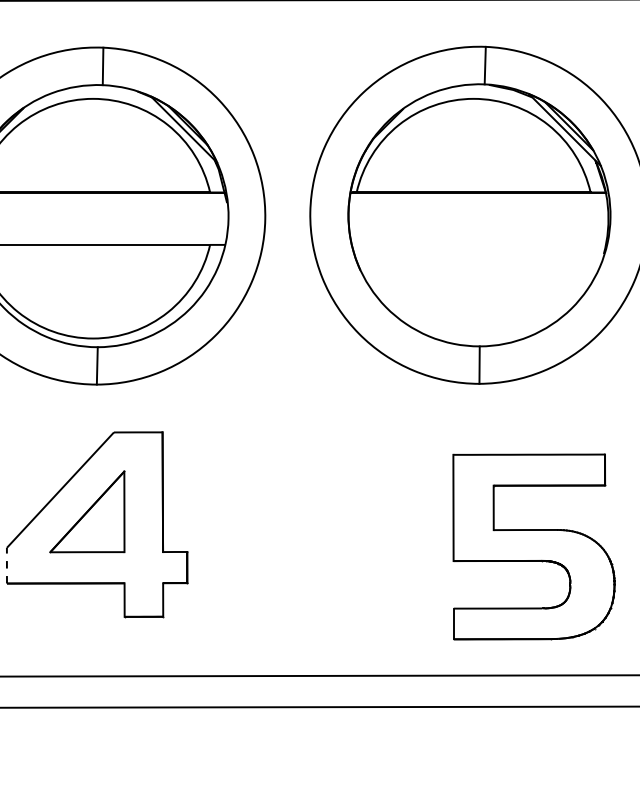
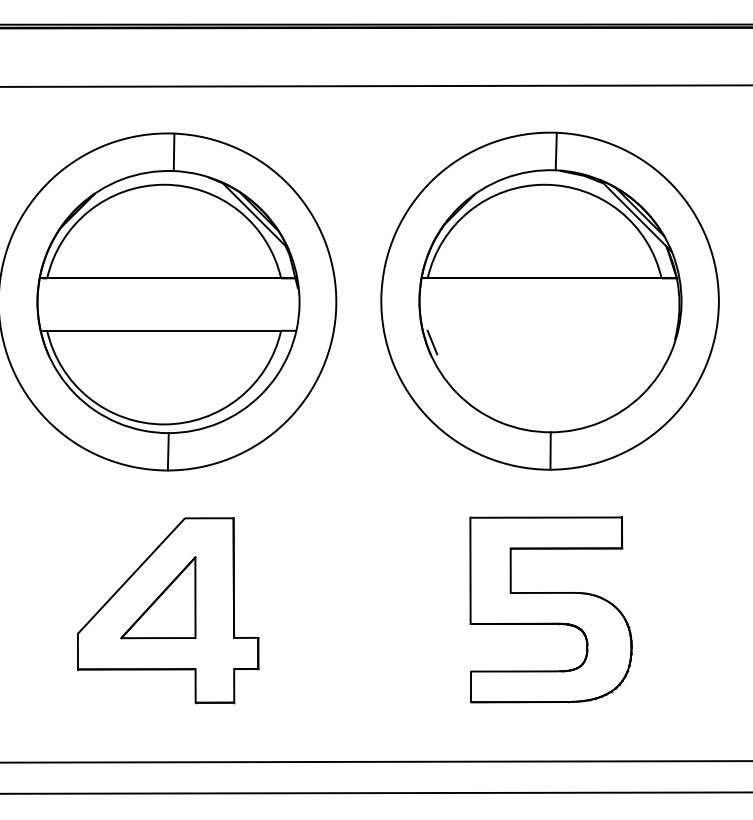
line: (361, 256) -> (432, 342), added
part: (533, 546) -> (550, 609), moved
line: (6, 565) -> (77, 651), dashed -> solid

